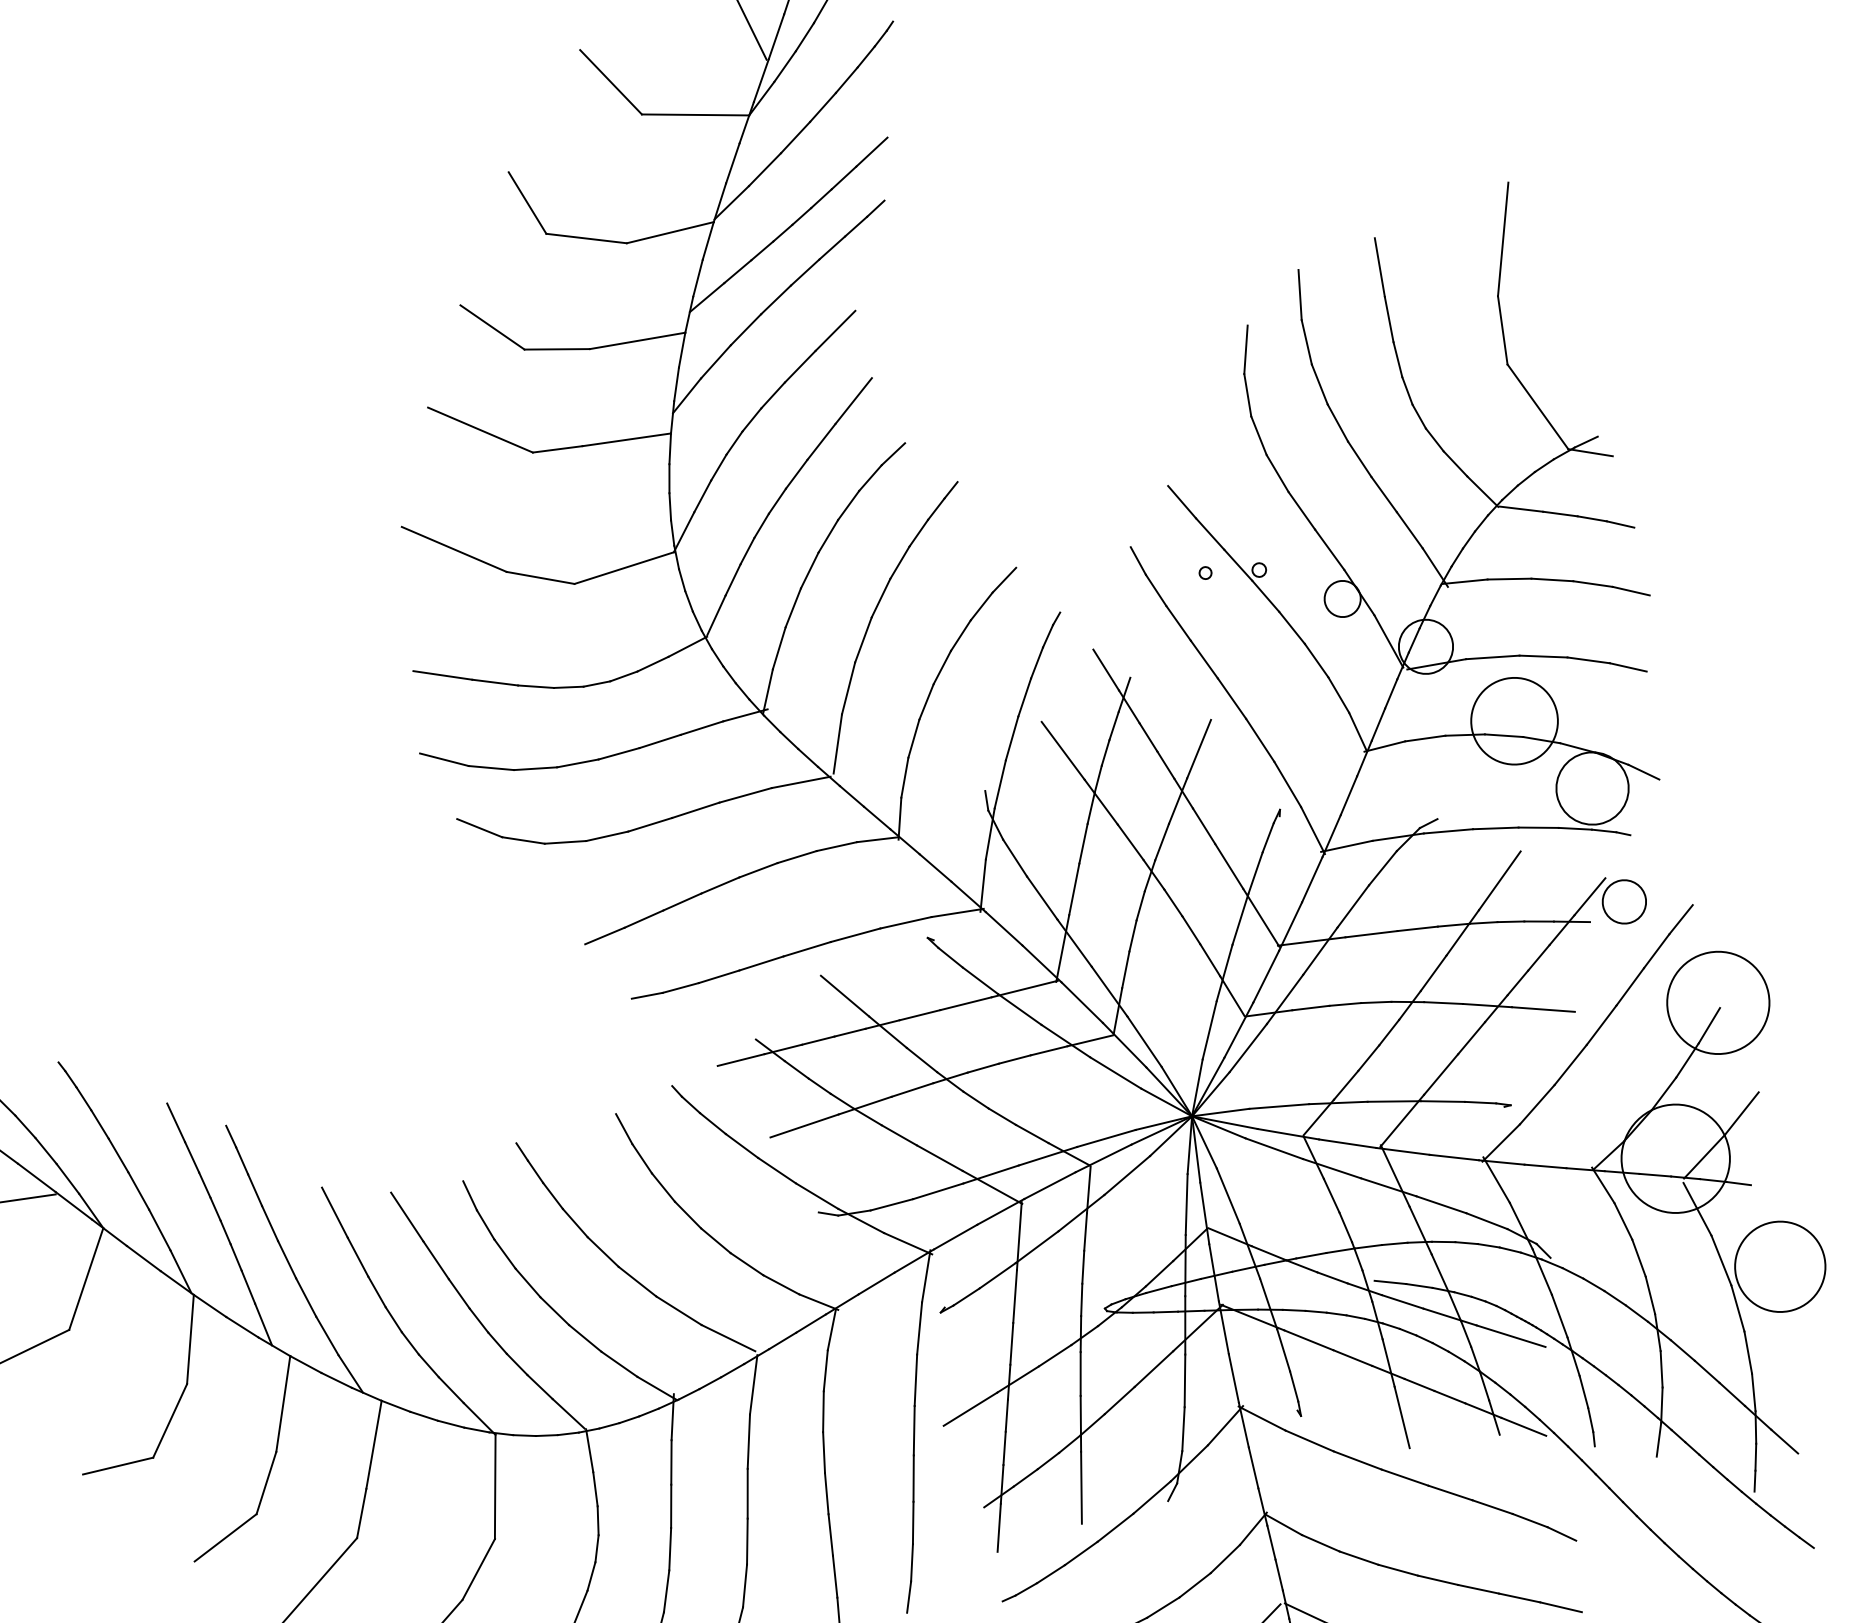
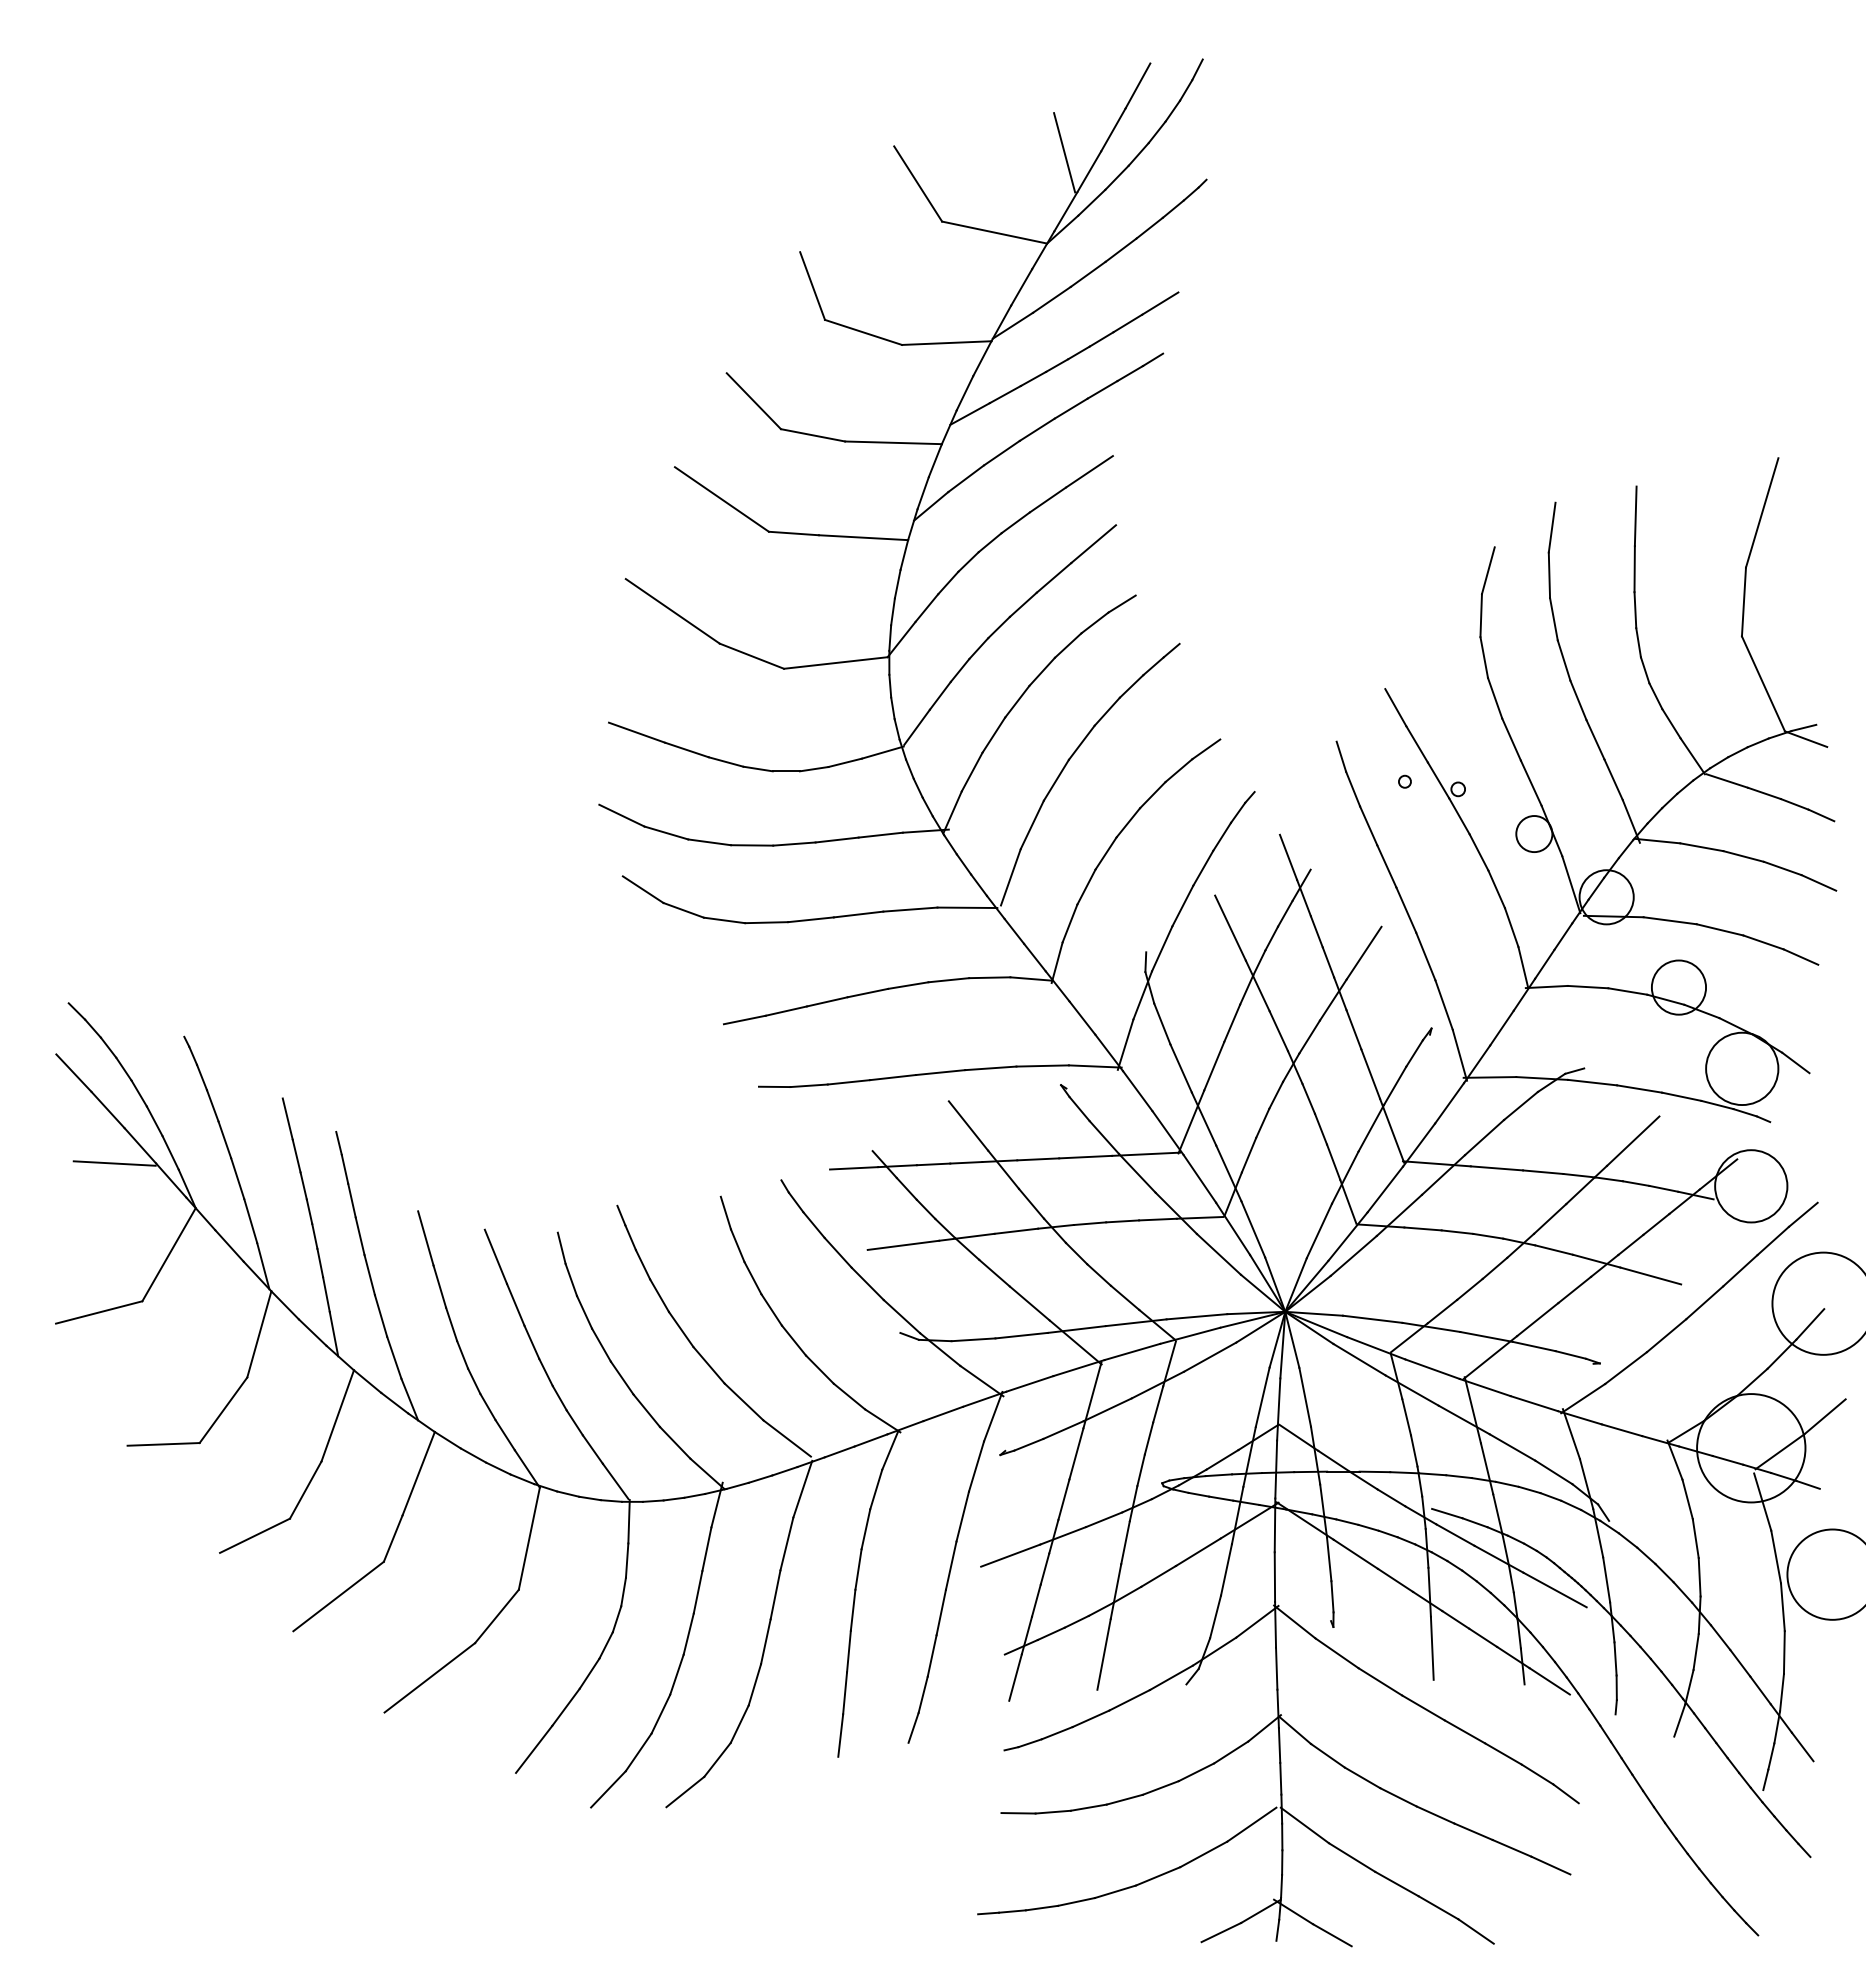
circle: (1514, 721) -> (1678, 987), size x0.62
circle: (1624, 902) -> (1751, 1186), size x1.67

